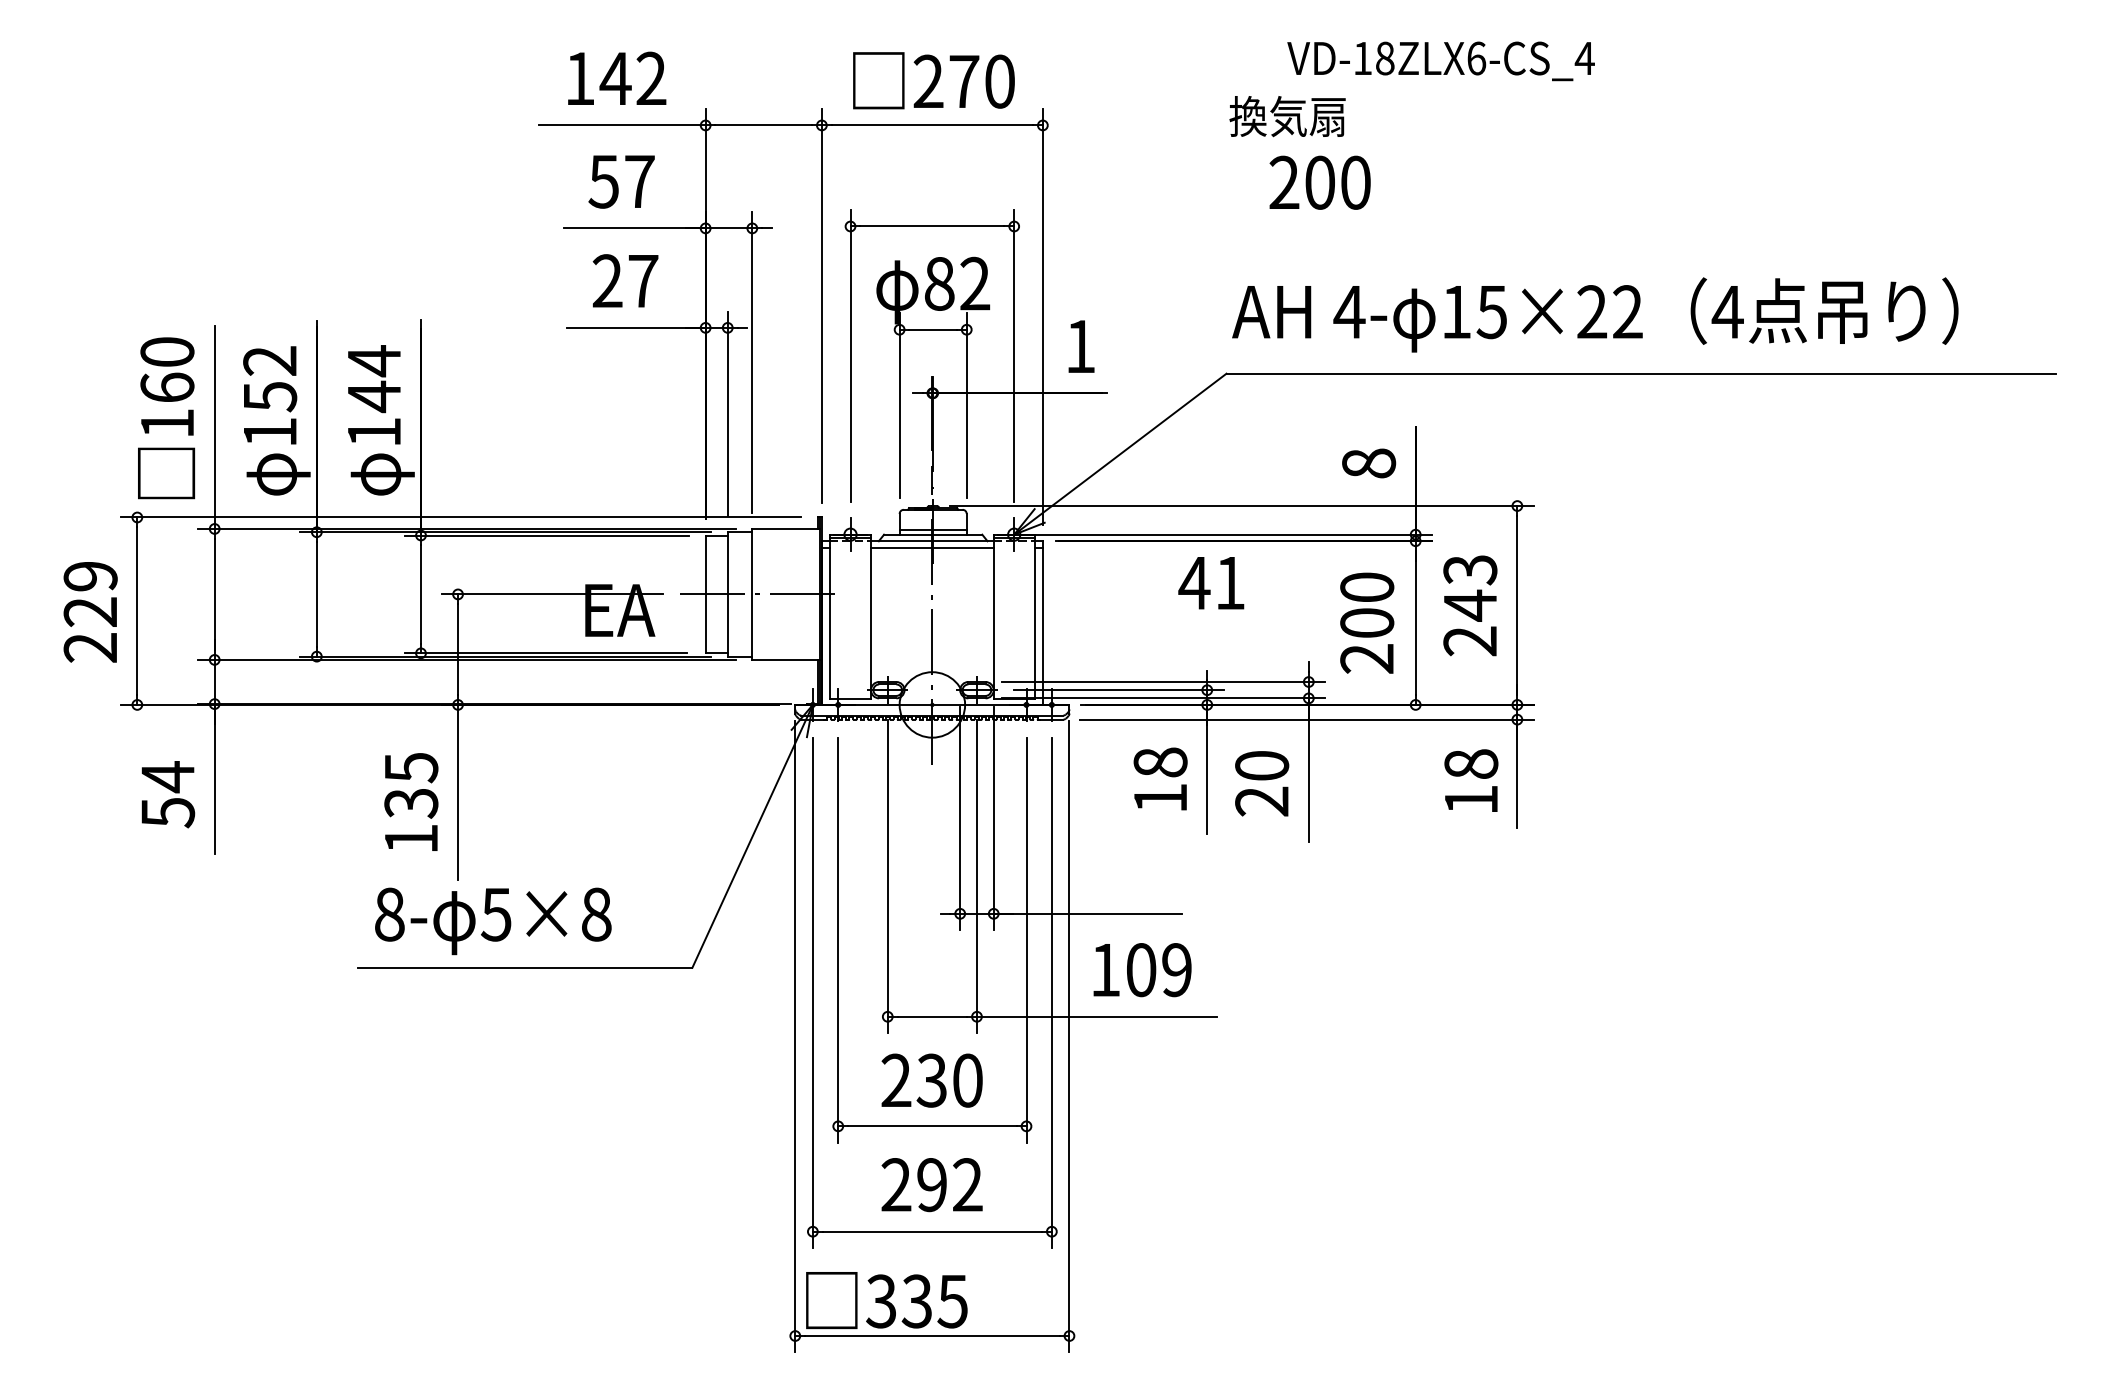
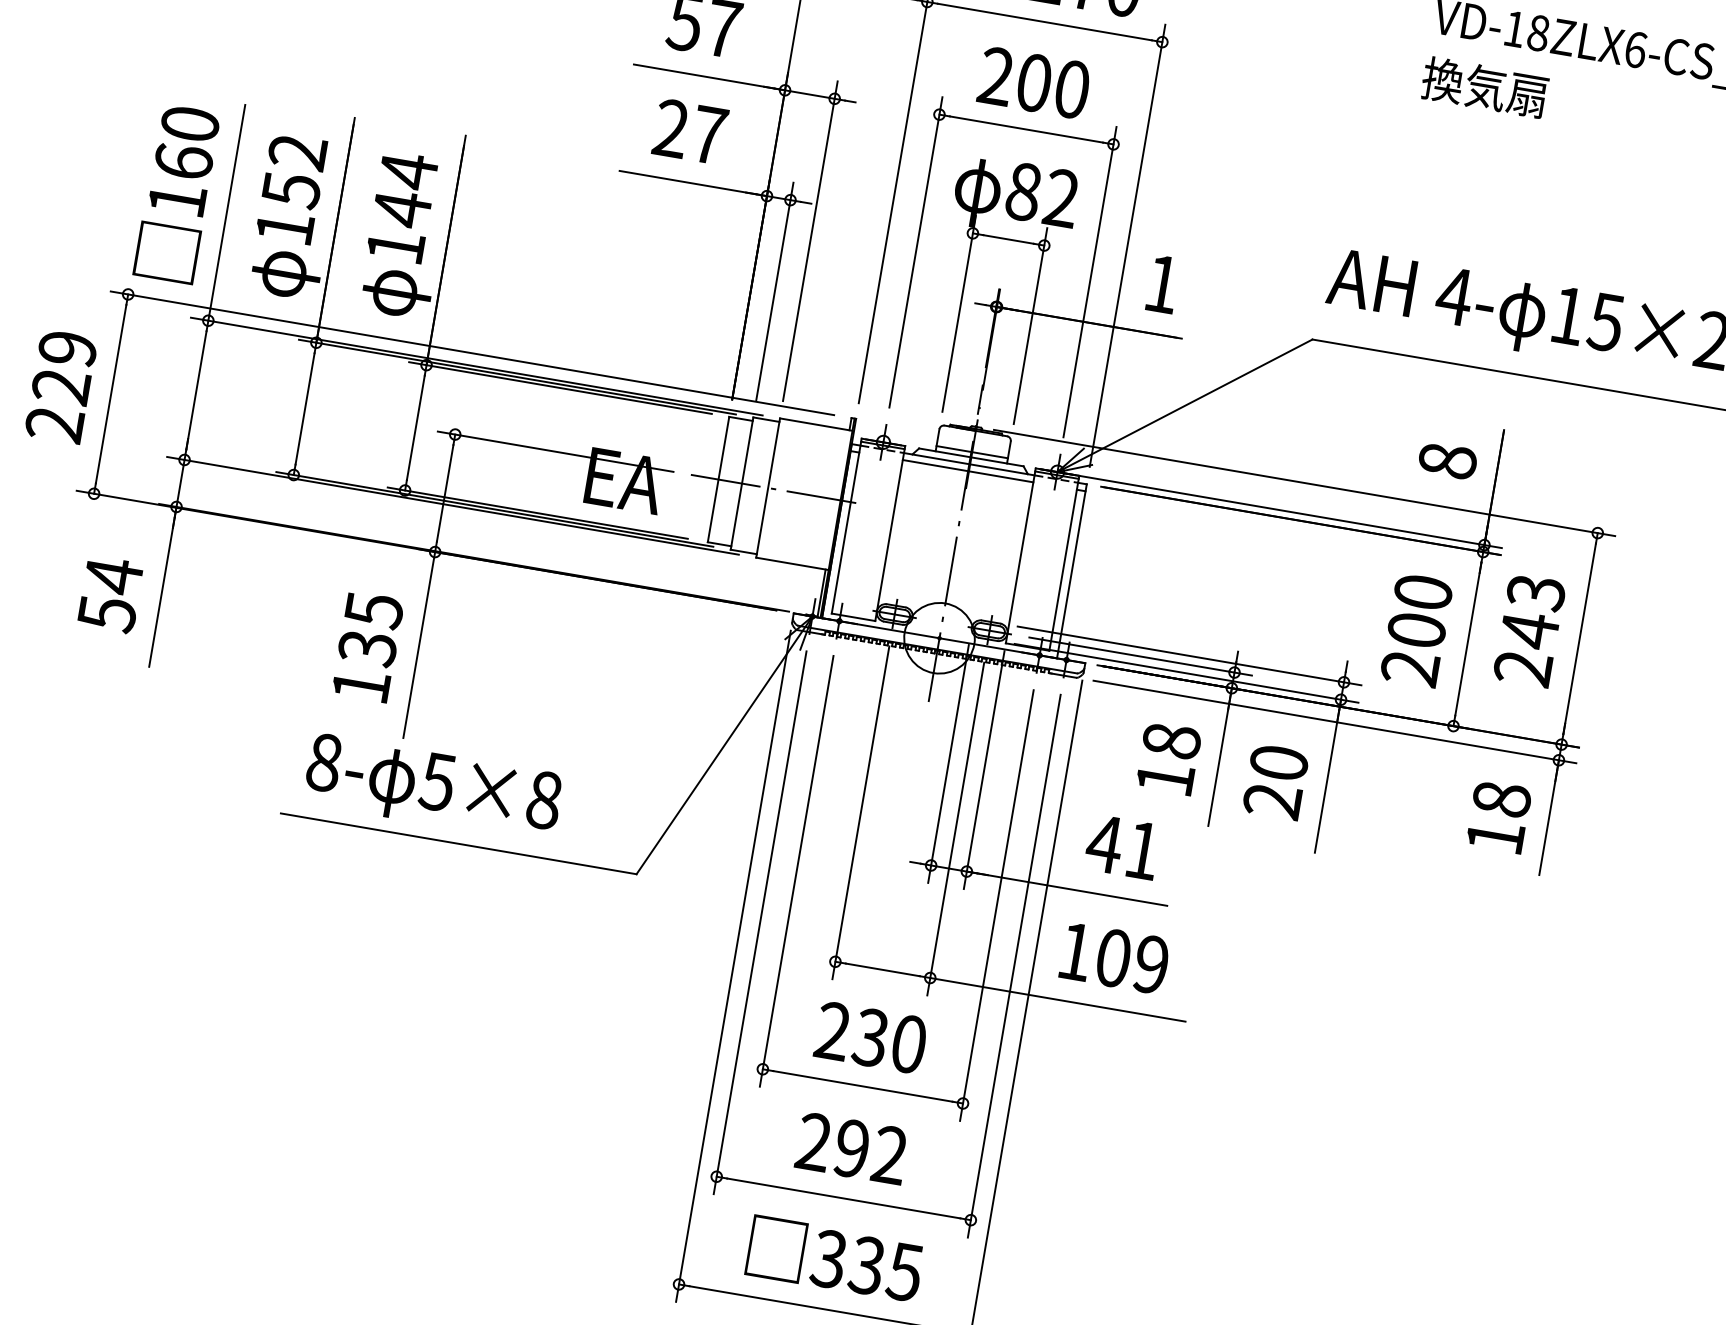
text: (1287, 116) -> (1484, 87), moved
text: (1319, 182) -> (1033, 82), moved
text: (1211, 583) -> (1122, 847), moved
text: (886, 1300) -> (834, 1259), moved

